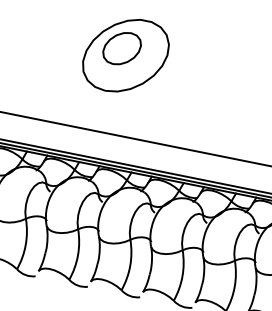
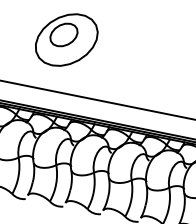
part: (125, 54) -> (66, 39), moved

